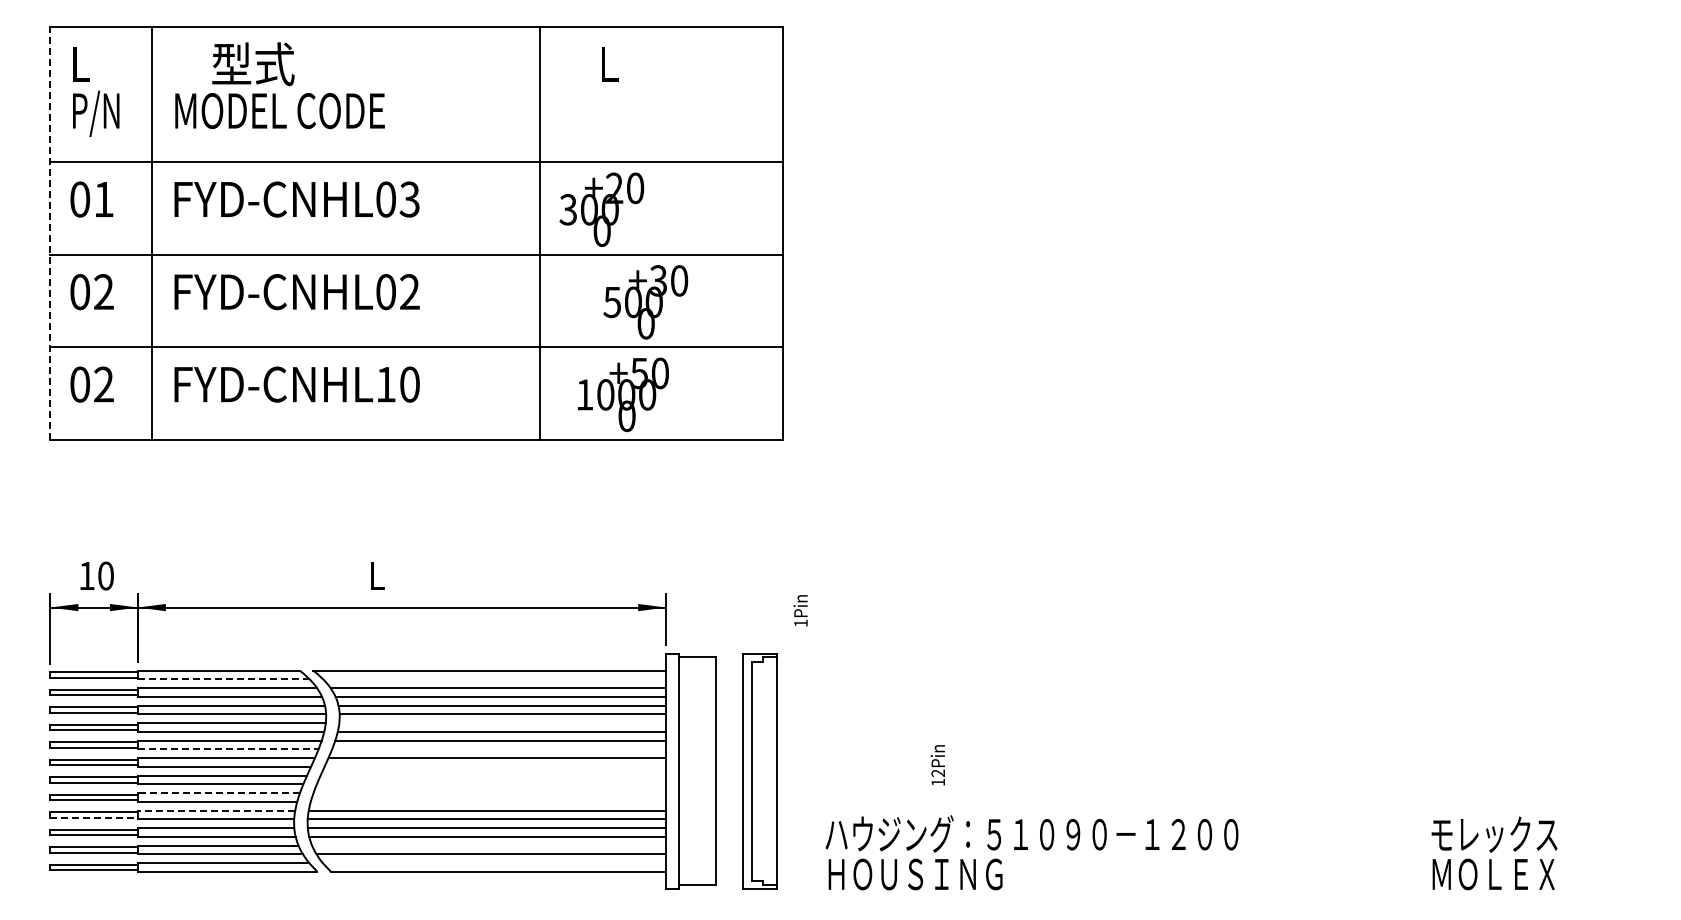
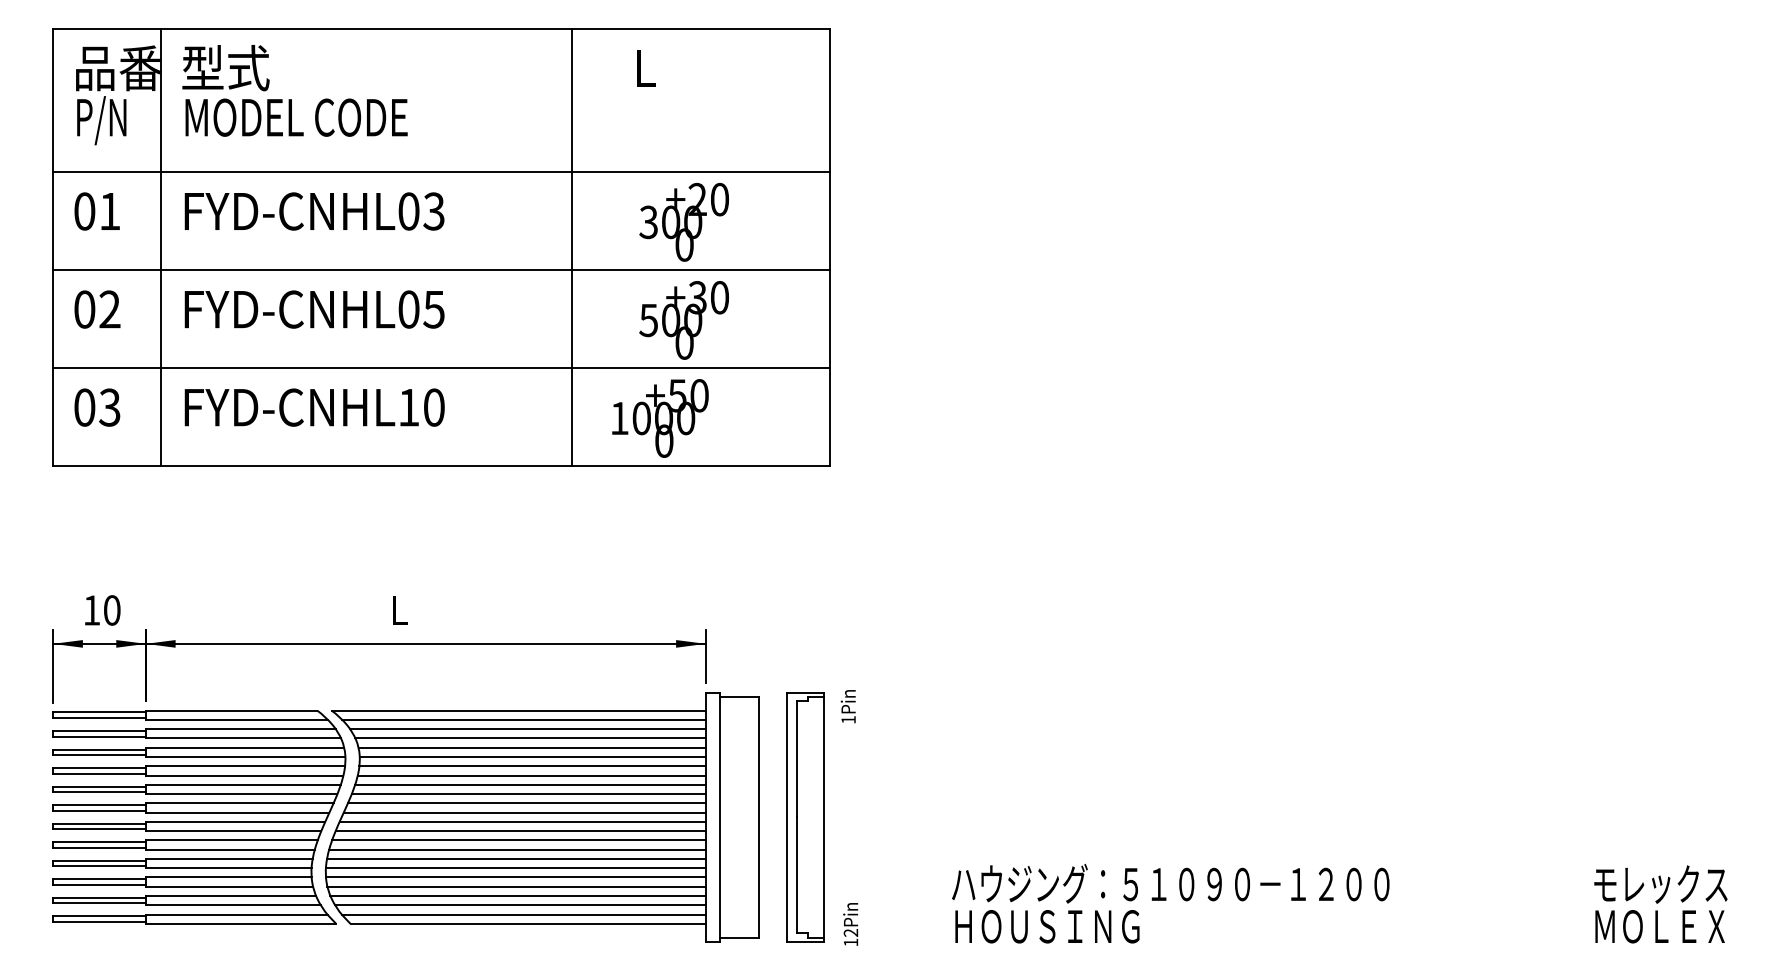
text: (111, 64) -> (117, 68), L -> 品番
text: (253, 64) -> (226, 68), moved
text: (601, 209) -> (683, 222), moved
line: (50, 233) -> (53, 247), dashed -> solid
text: (409, 292) -> (433, 310), FYD-CNHL02 -> FYD-CNHL05
text: (103, 384) -> (109, 407), 02 -> 03
text: (800, 610) -> (848, 706), moved
line: (223, 679) -> (236, 720), dashed -> solid
line: (494, 679) -> (523, 720), added
line: (502, 723) -> (532, 766), added
line: (228, 749) -> (241, 794), dashed -> solid
line: (499, 749) -> (529, 794), added
text: (937, 765) -> (850, 924), moved
line: (495, 766) -> (524, 812), added
line: (493, 775) -> (522, 821), added
line: (491, 784) -> (520, 831), added
line: (218, 793) -> (231, 840), dashed -> solid
line: (489, 793) -> (518, 840), added
line: (488, 801) -> (517, 849), added
line: (216, 810) -> (229, 858), dashed -> solid
line: (94, 817) -> (99, 866), dashed -> solid
line: (489, 845) -> (518, 896), added
text: (1191, 852) -> (1339, 903), moved
line: (494, 863) -> (523, 915), added

